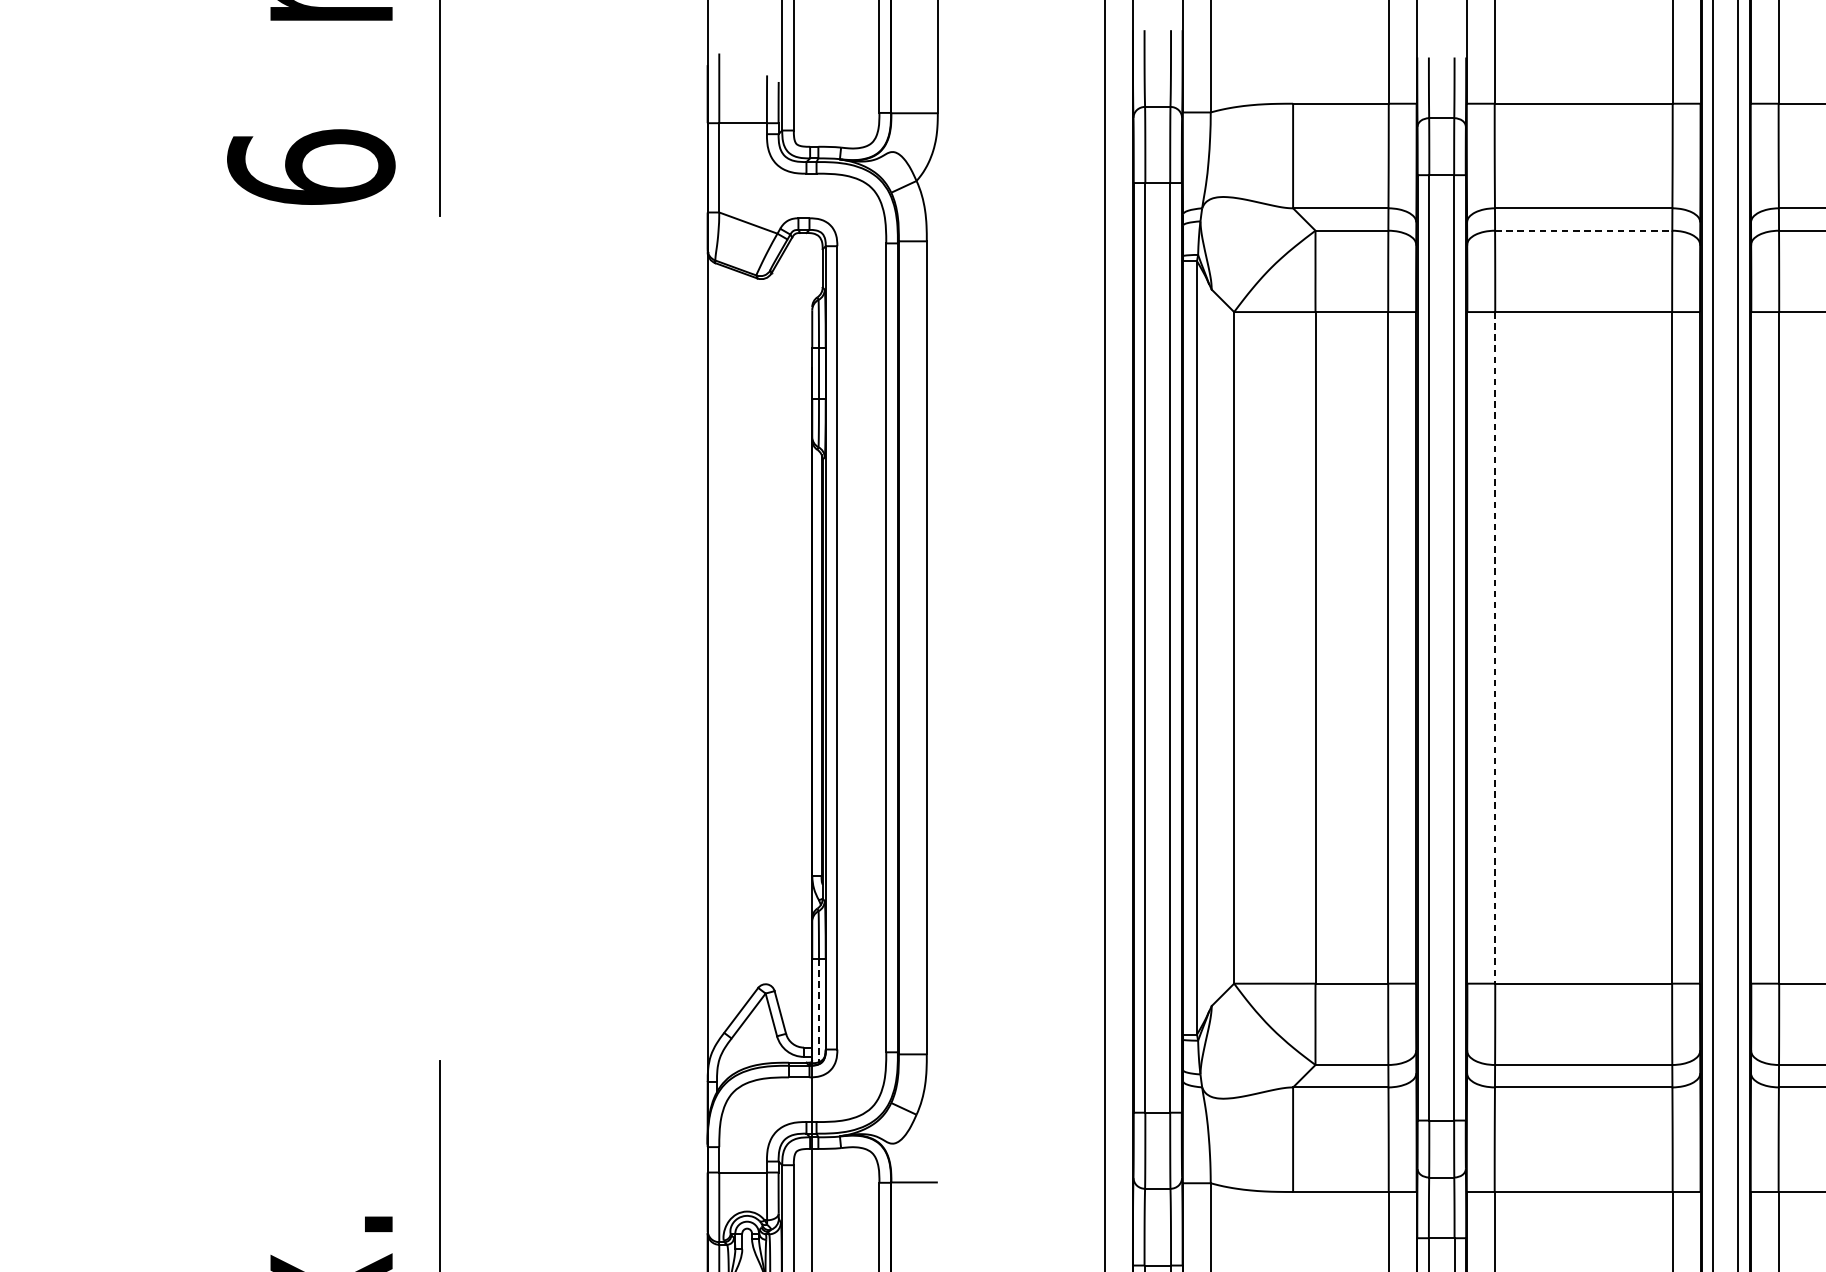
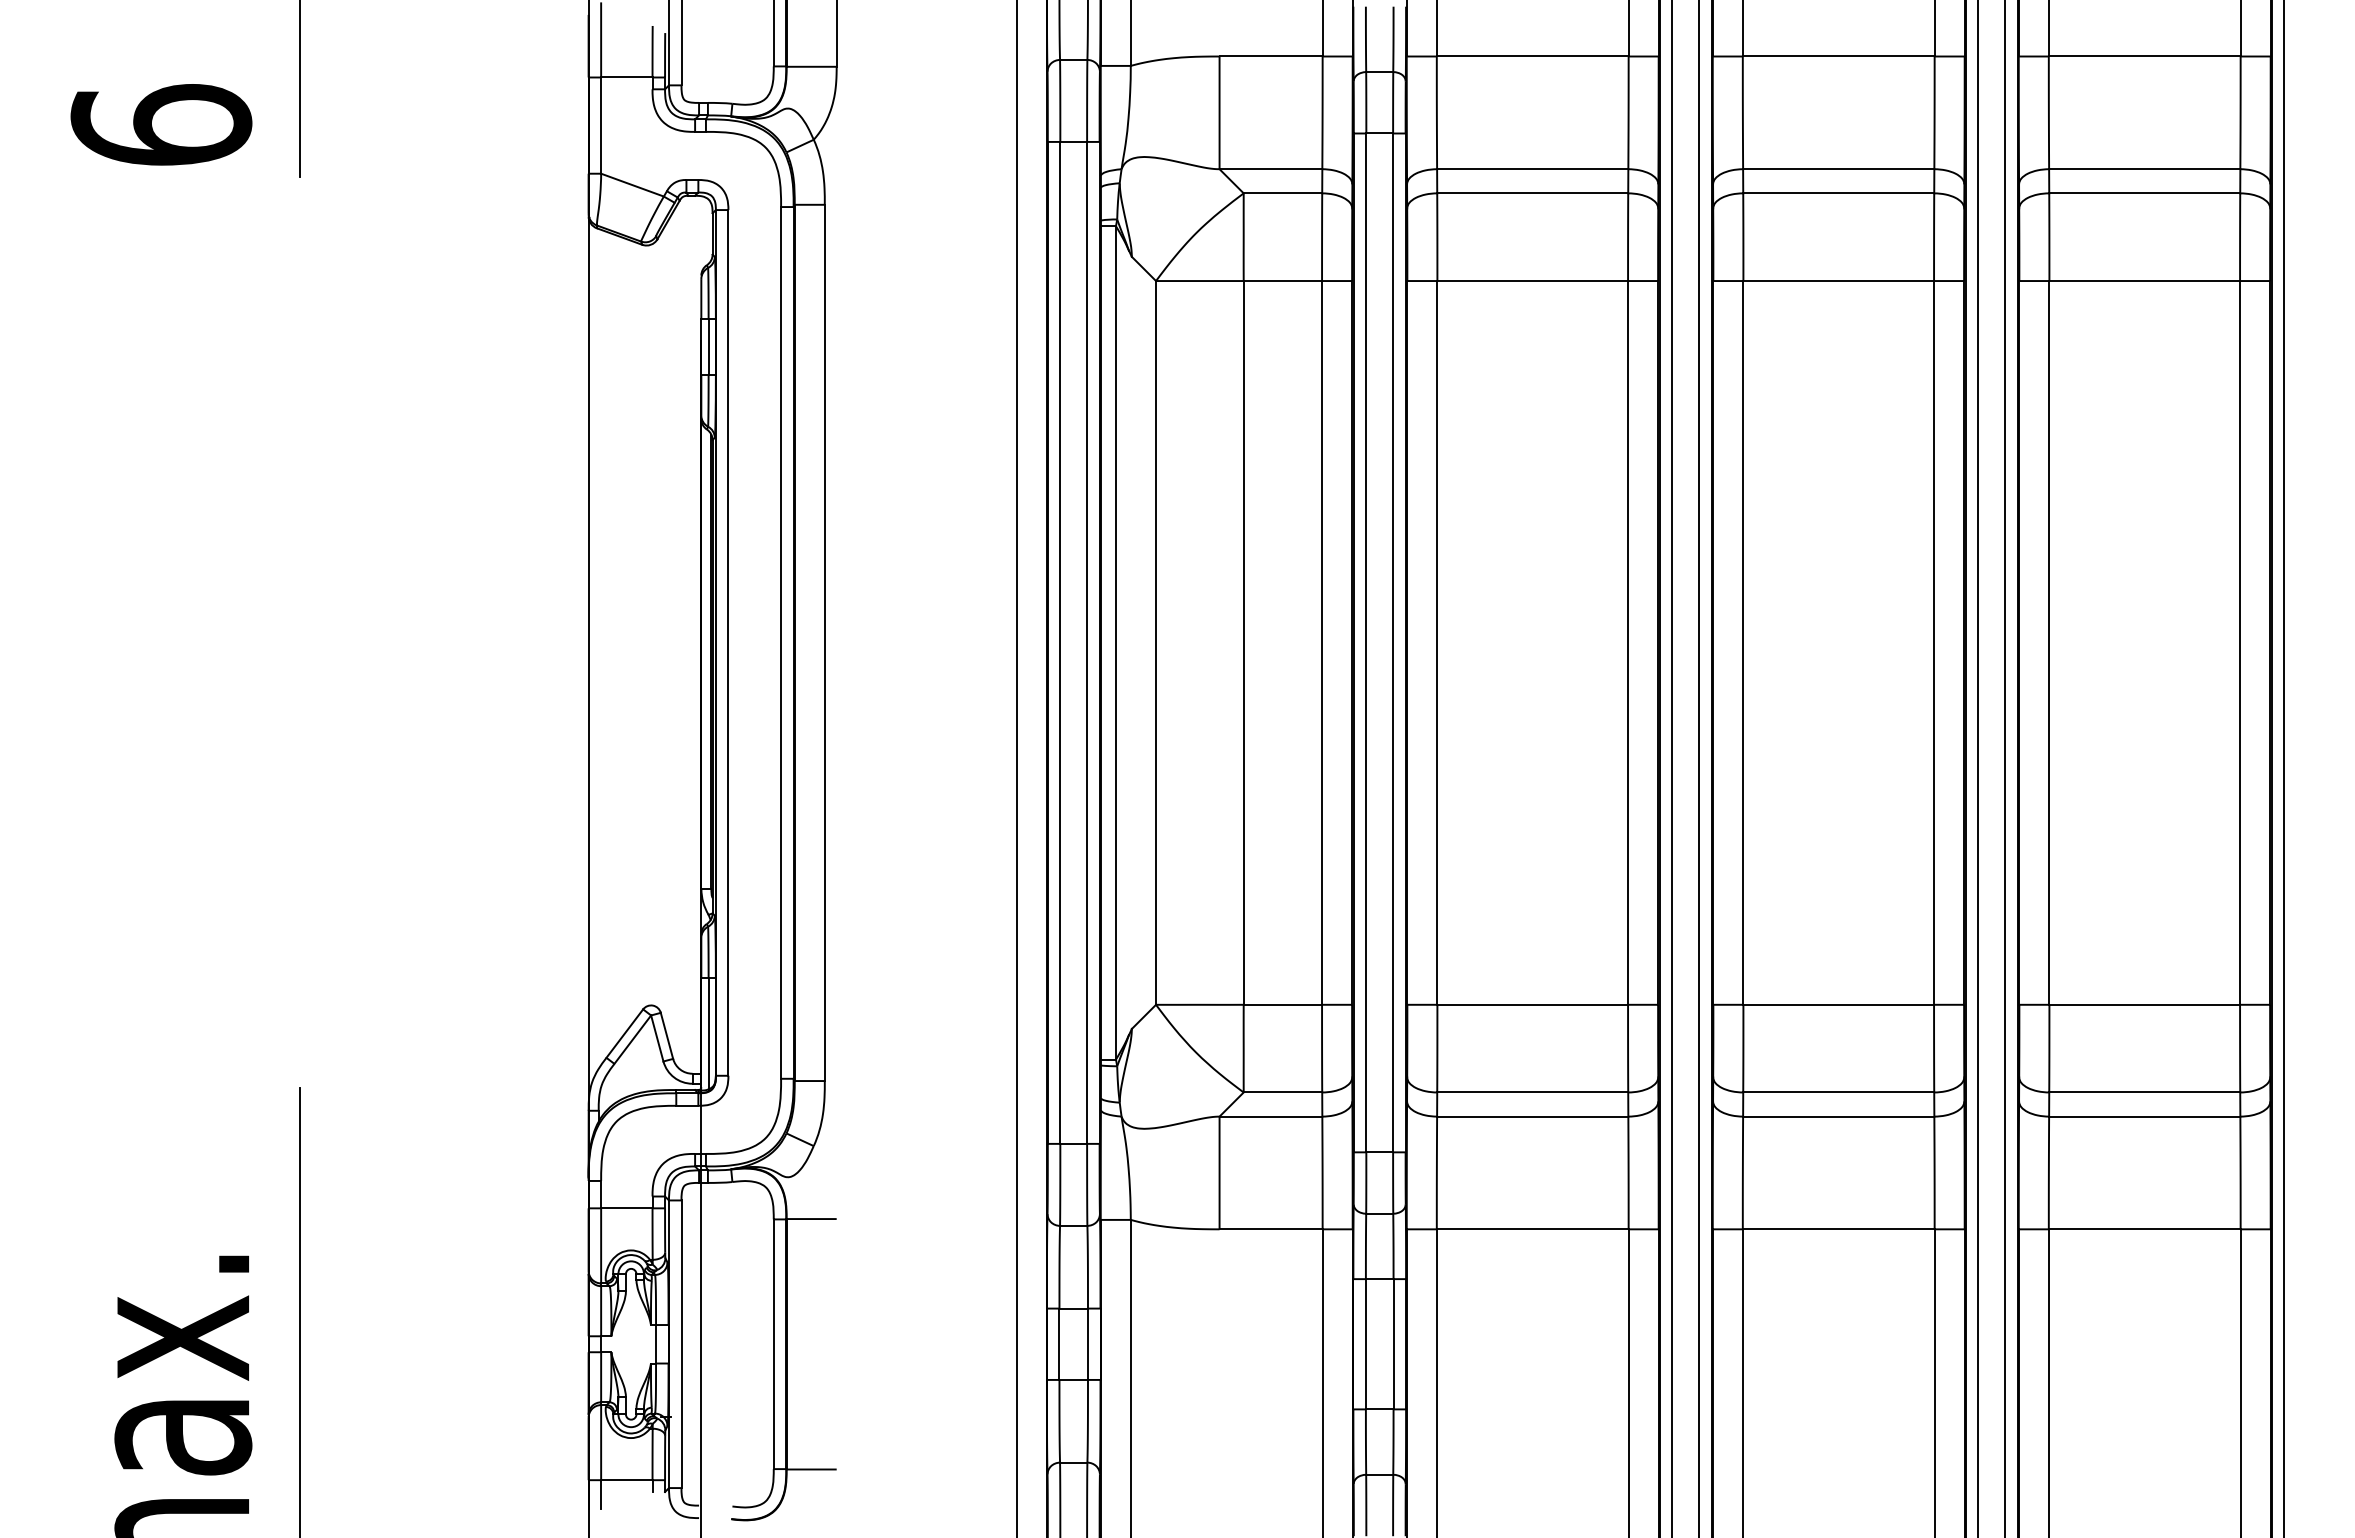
line: (1584, 230) -> (1533, 193), dashed -> solid
line: (1495, 647) -> (1437, 642), dashed -> solid
line: (818, 1010) -> (708, 1033), dashed -> solid

